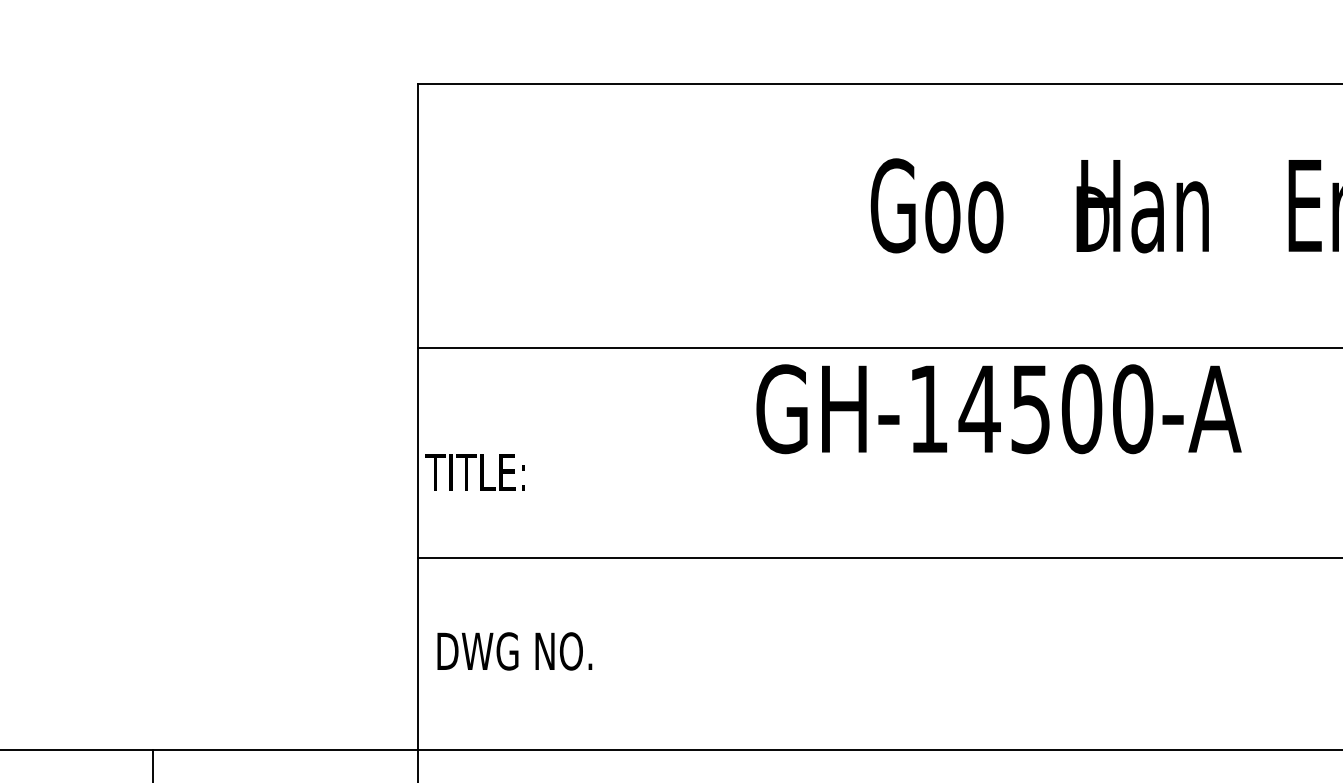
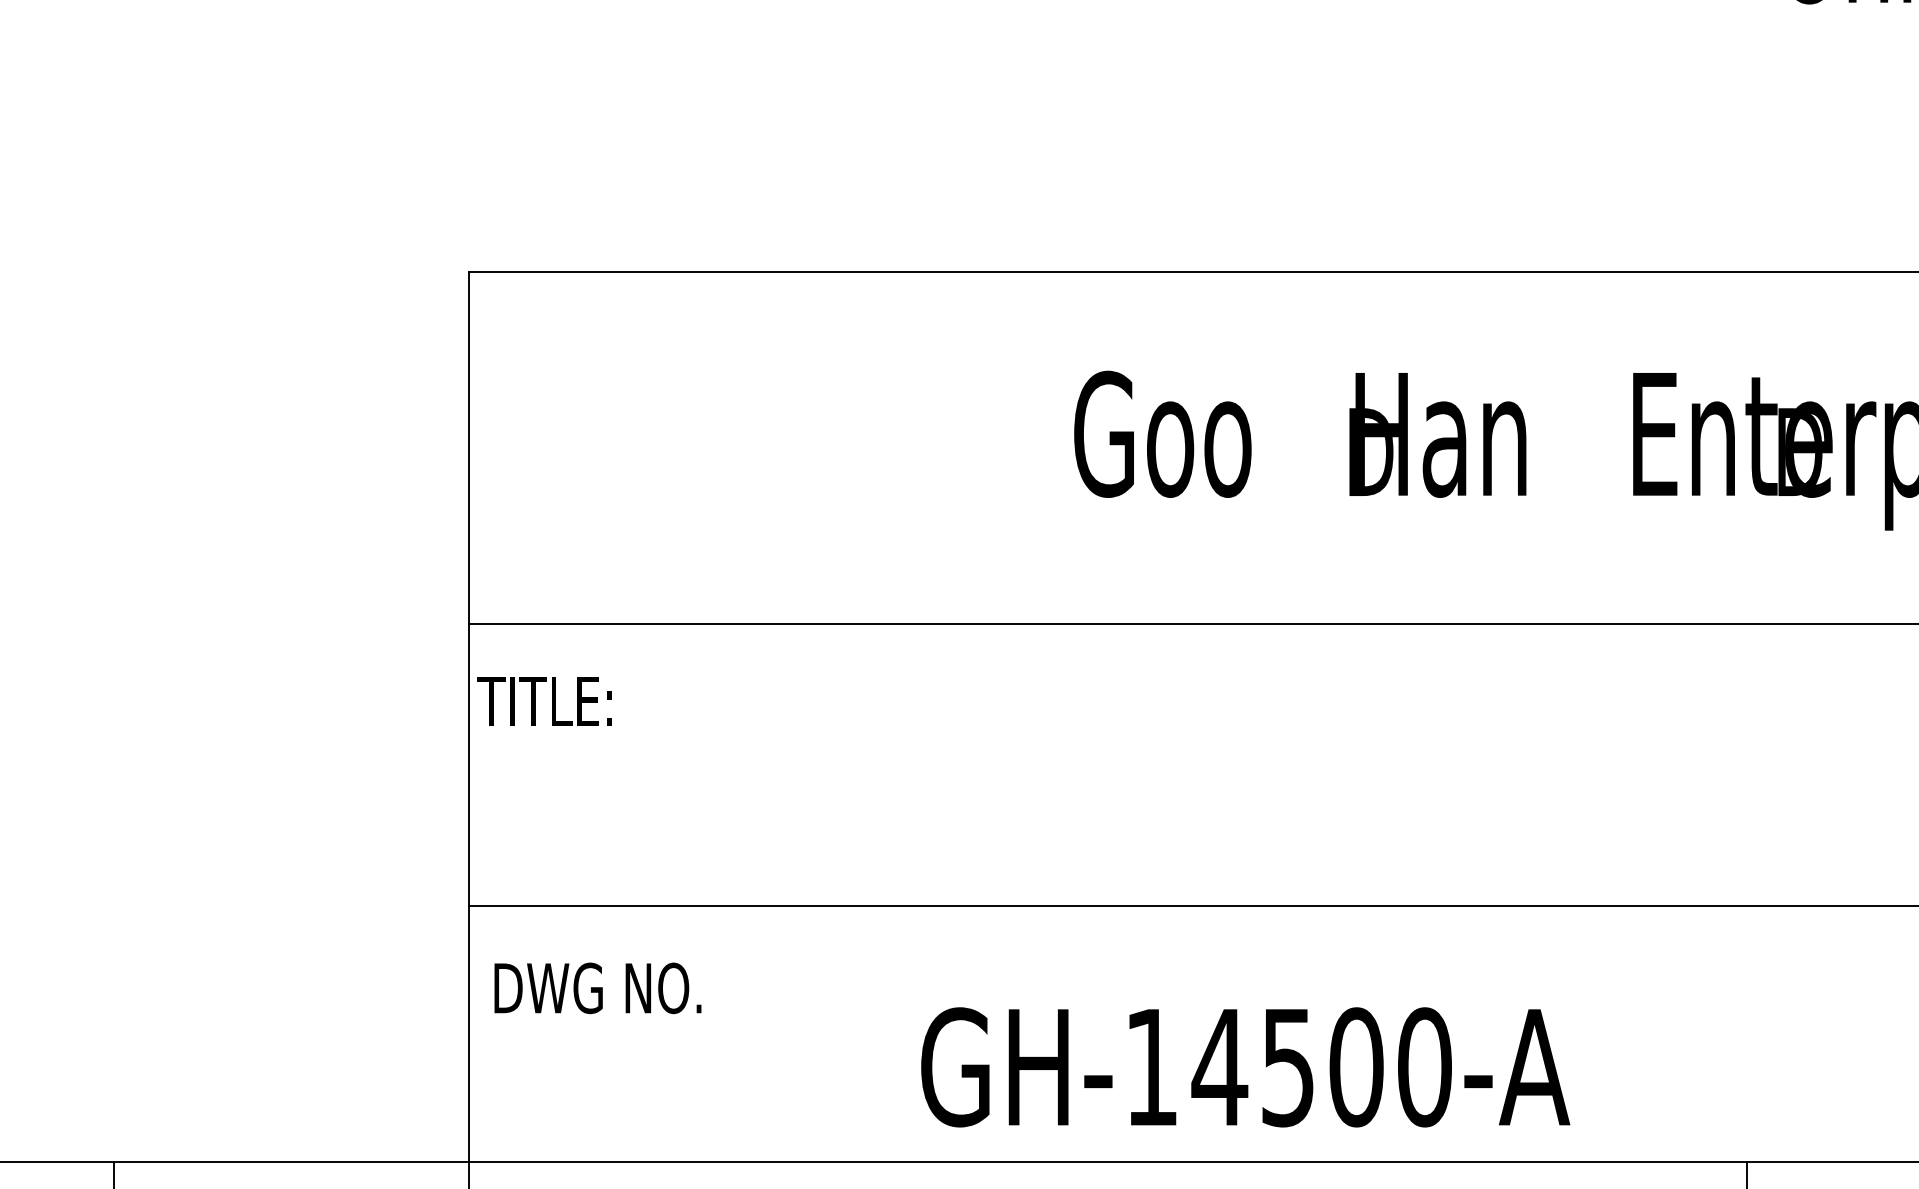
text: (998, 409) -> (1245, 1067), moved
text: (474, 472) -> (544, 701), moved
text: (514, 651) -> (597, 988), moved

